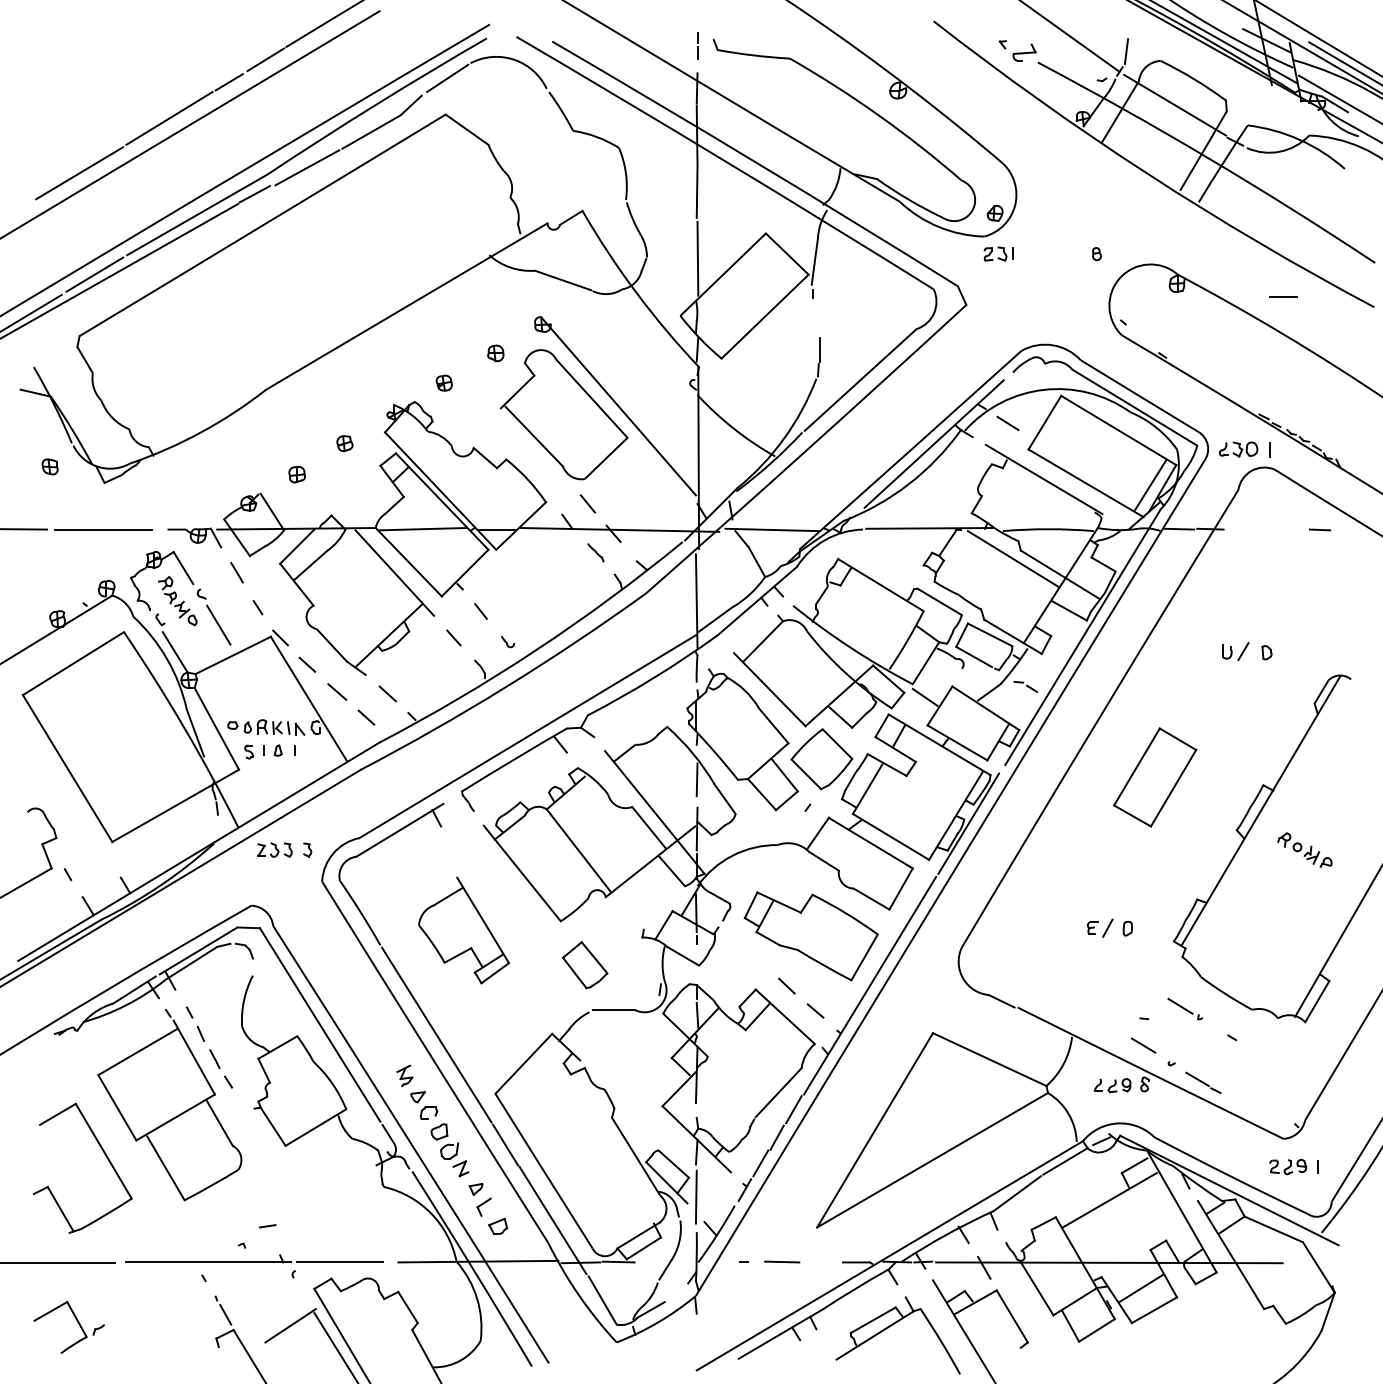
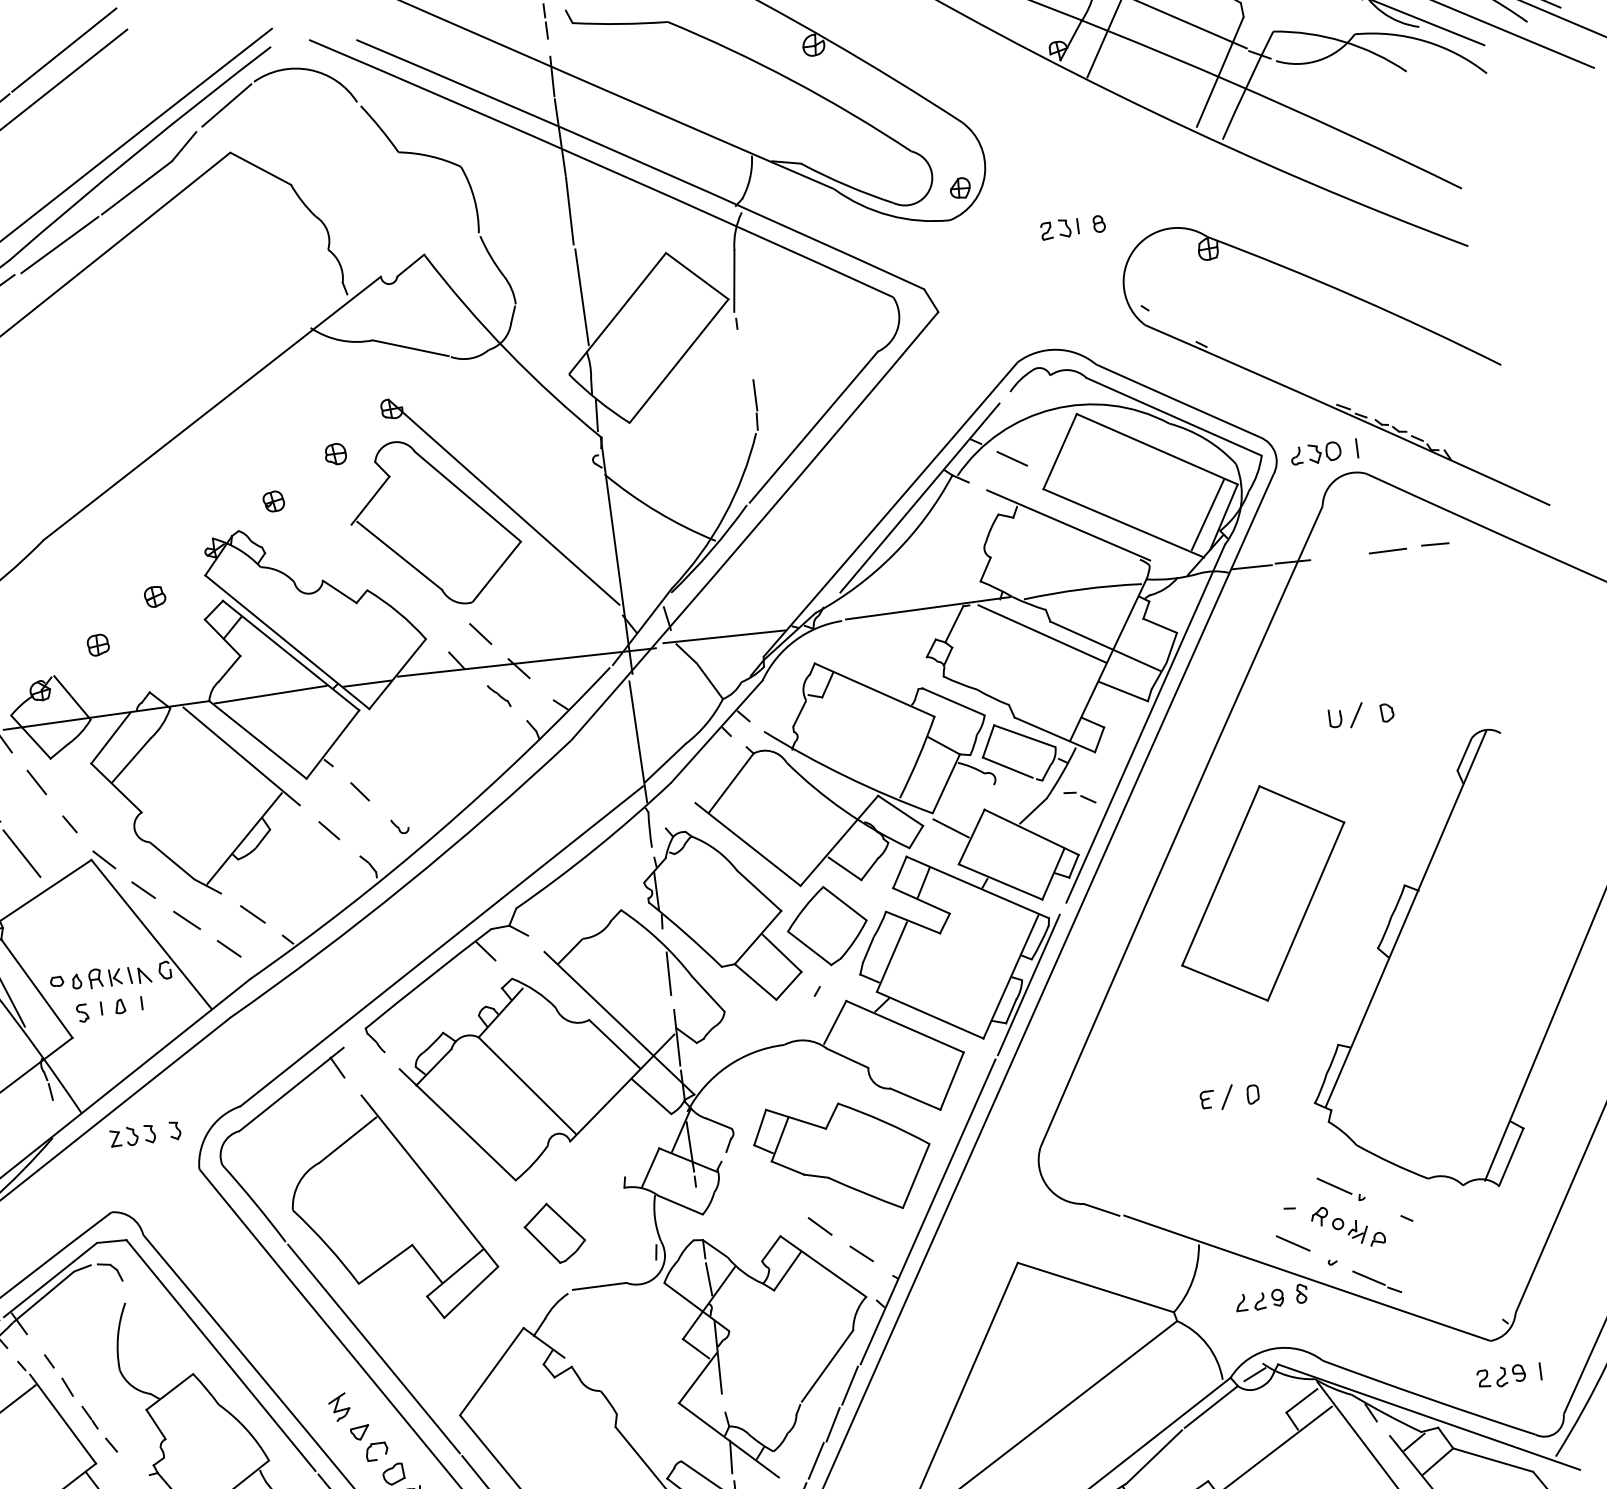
part: (998, 253) -> (1059, 228), moved
line: (1283, 296) -> (1387, 550), moved
part: (1154, 777) -> (1262, 893), size x1.67
part: (1304, 849) -> (1347, 1225), moved
part: (463, 930) -> (391, 1208), size x1.67

